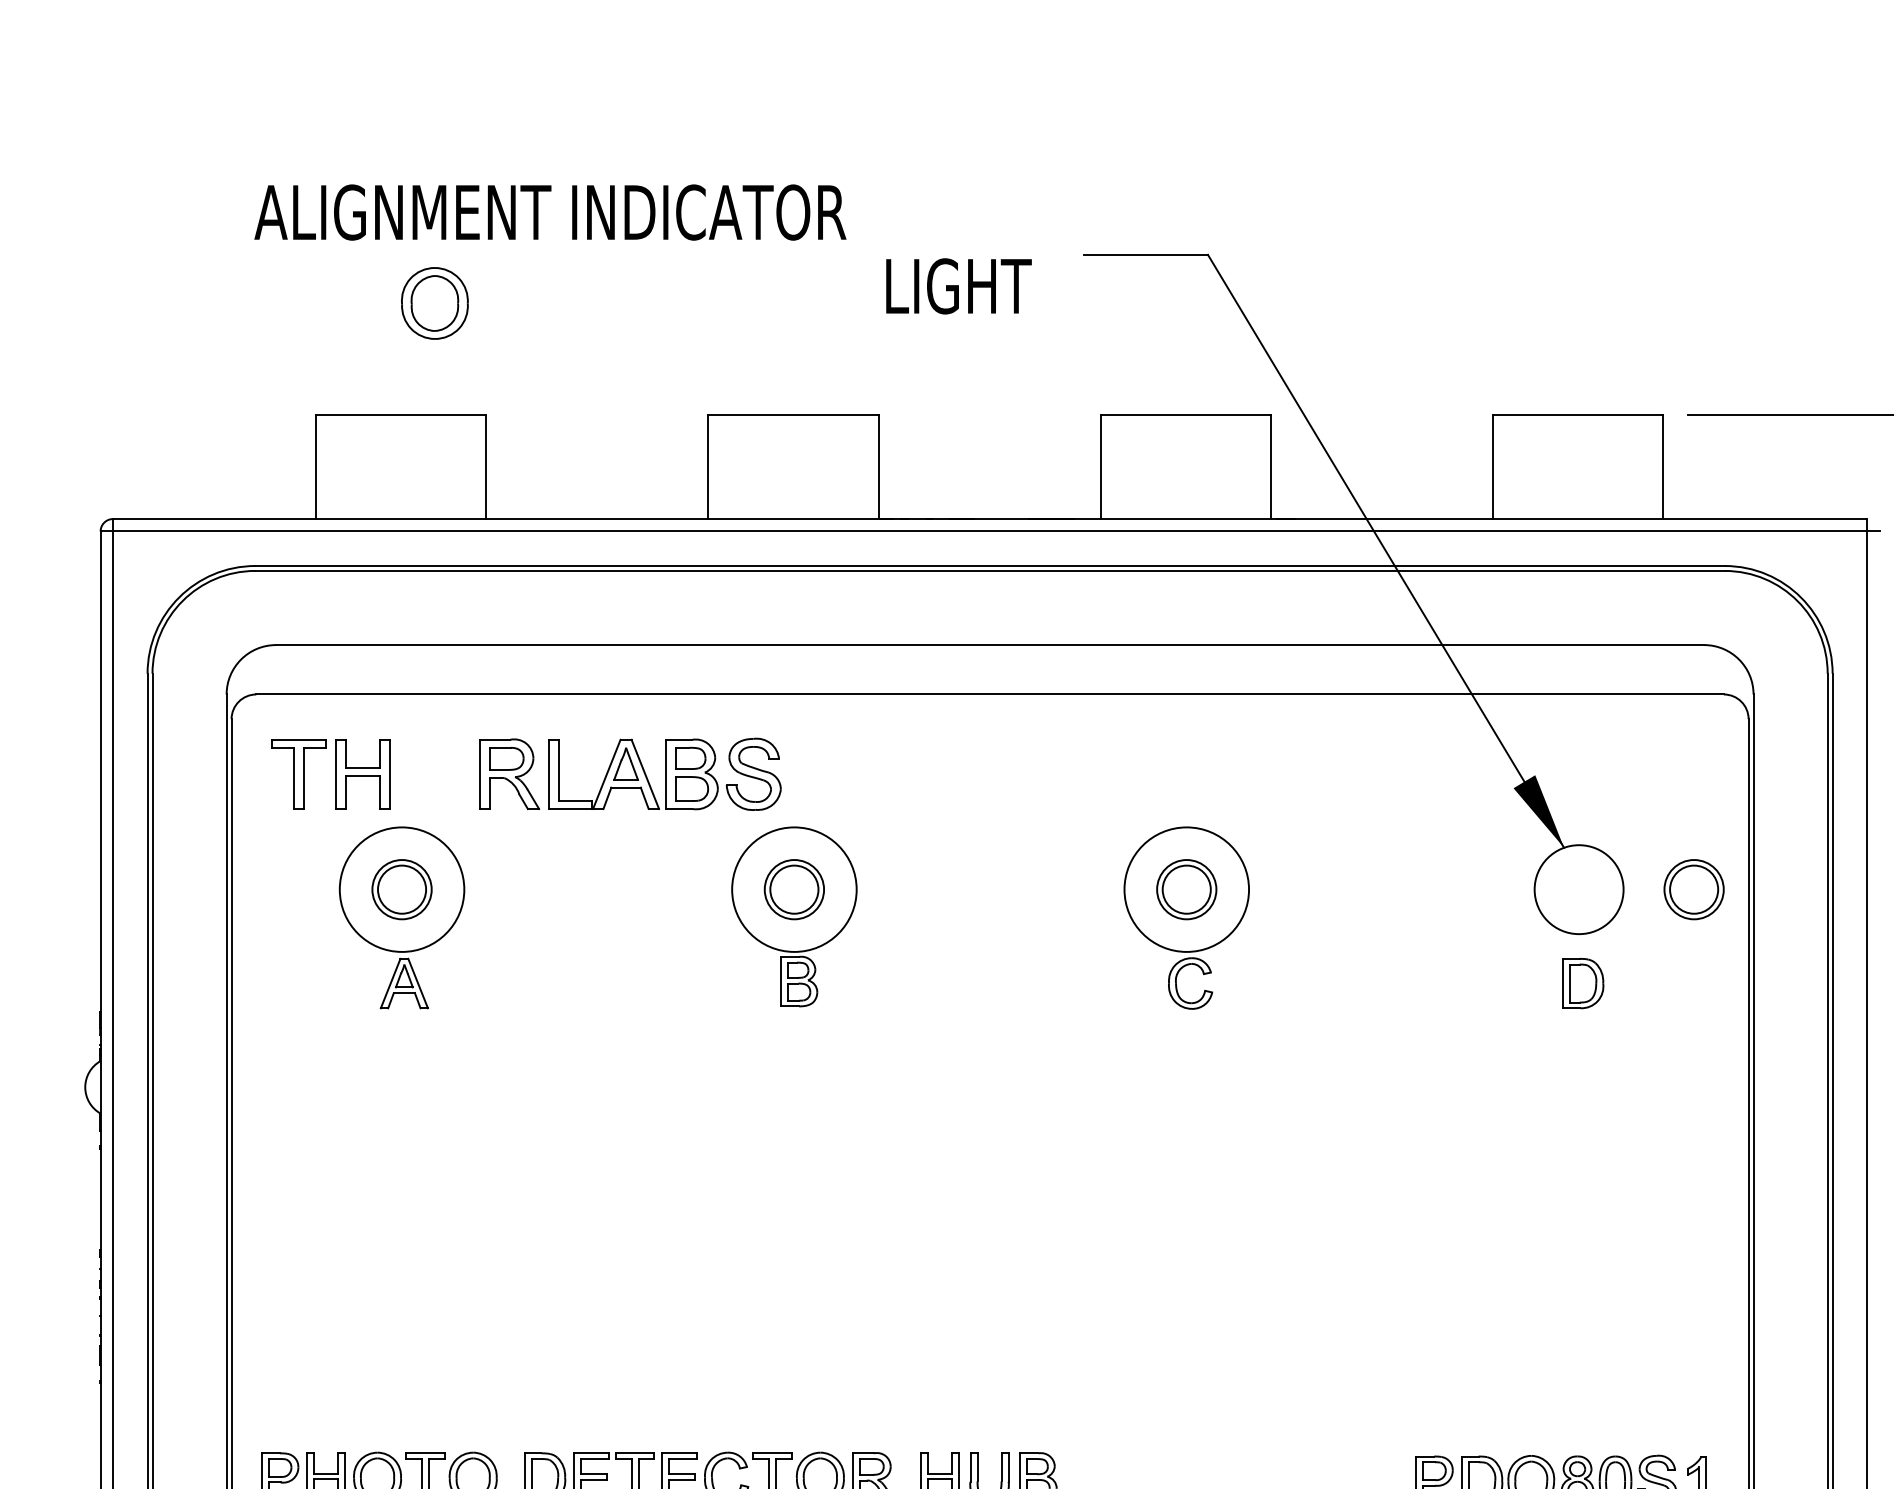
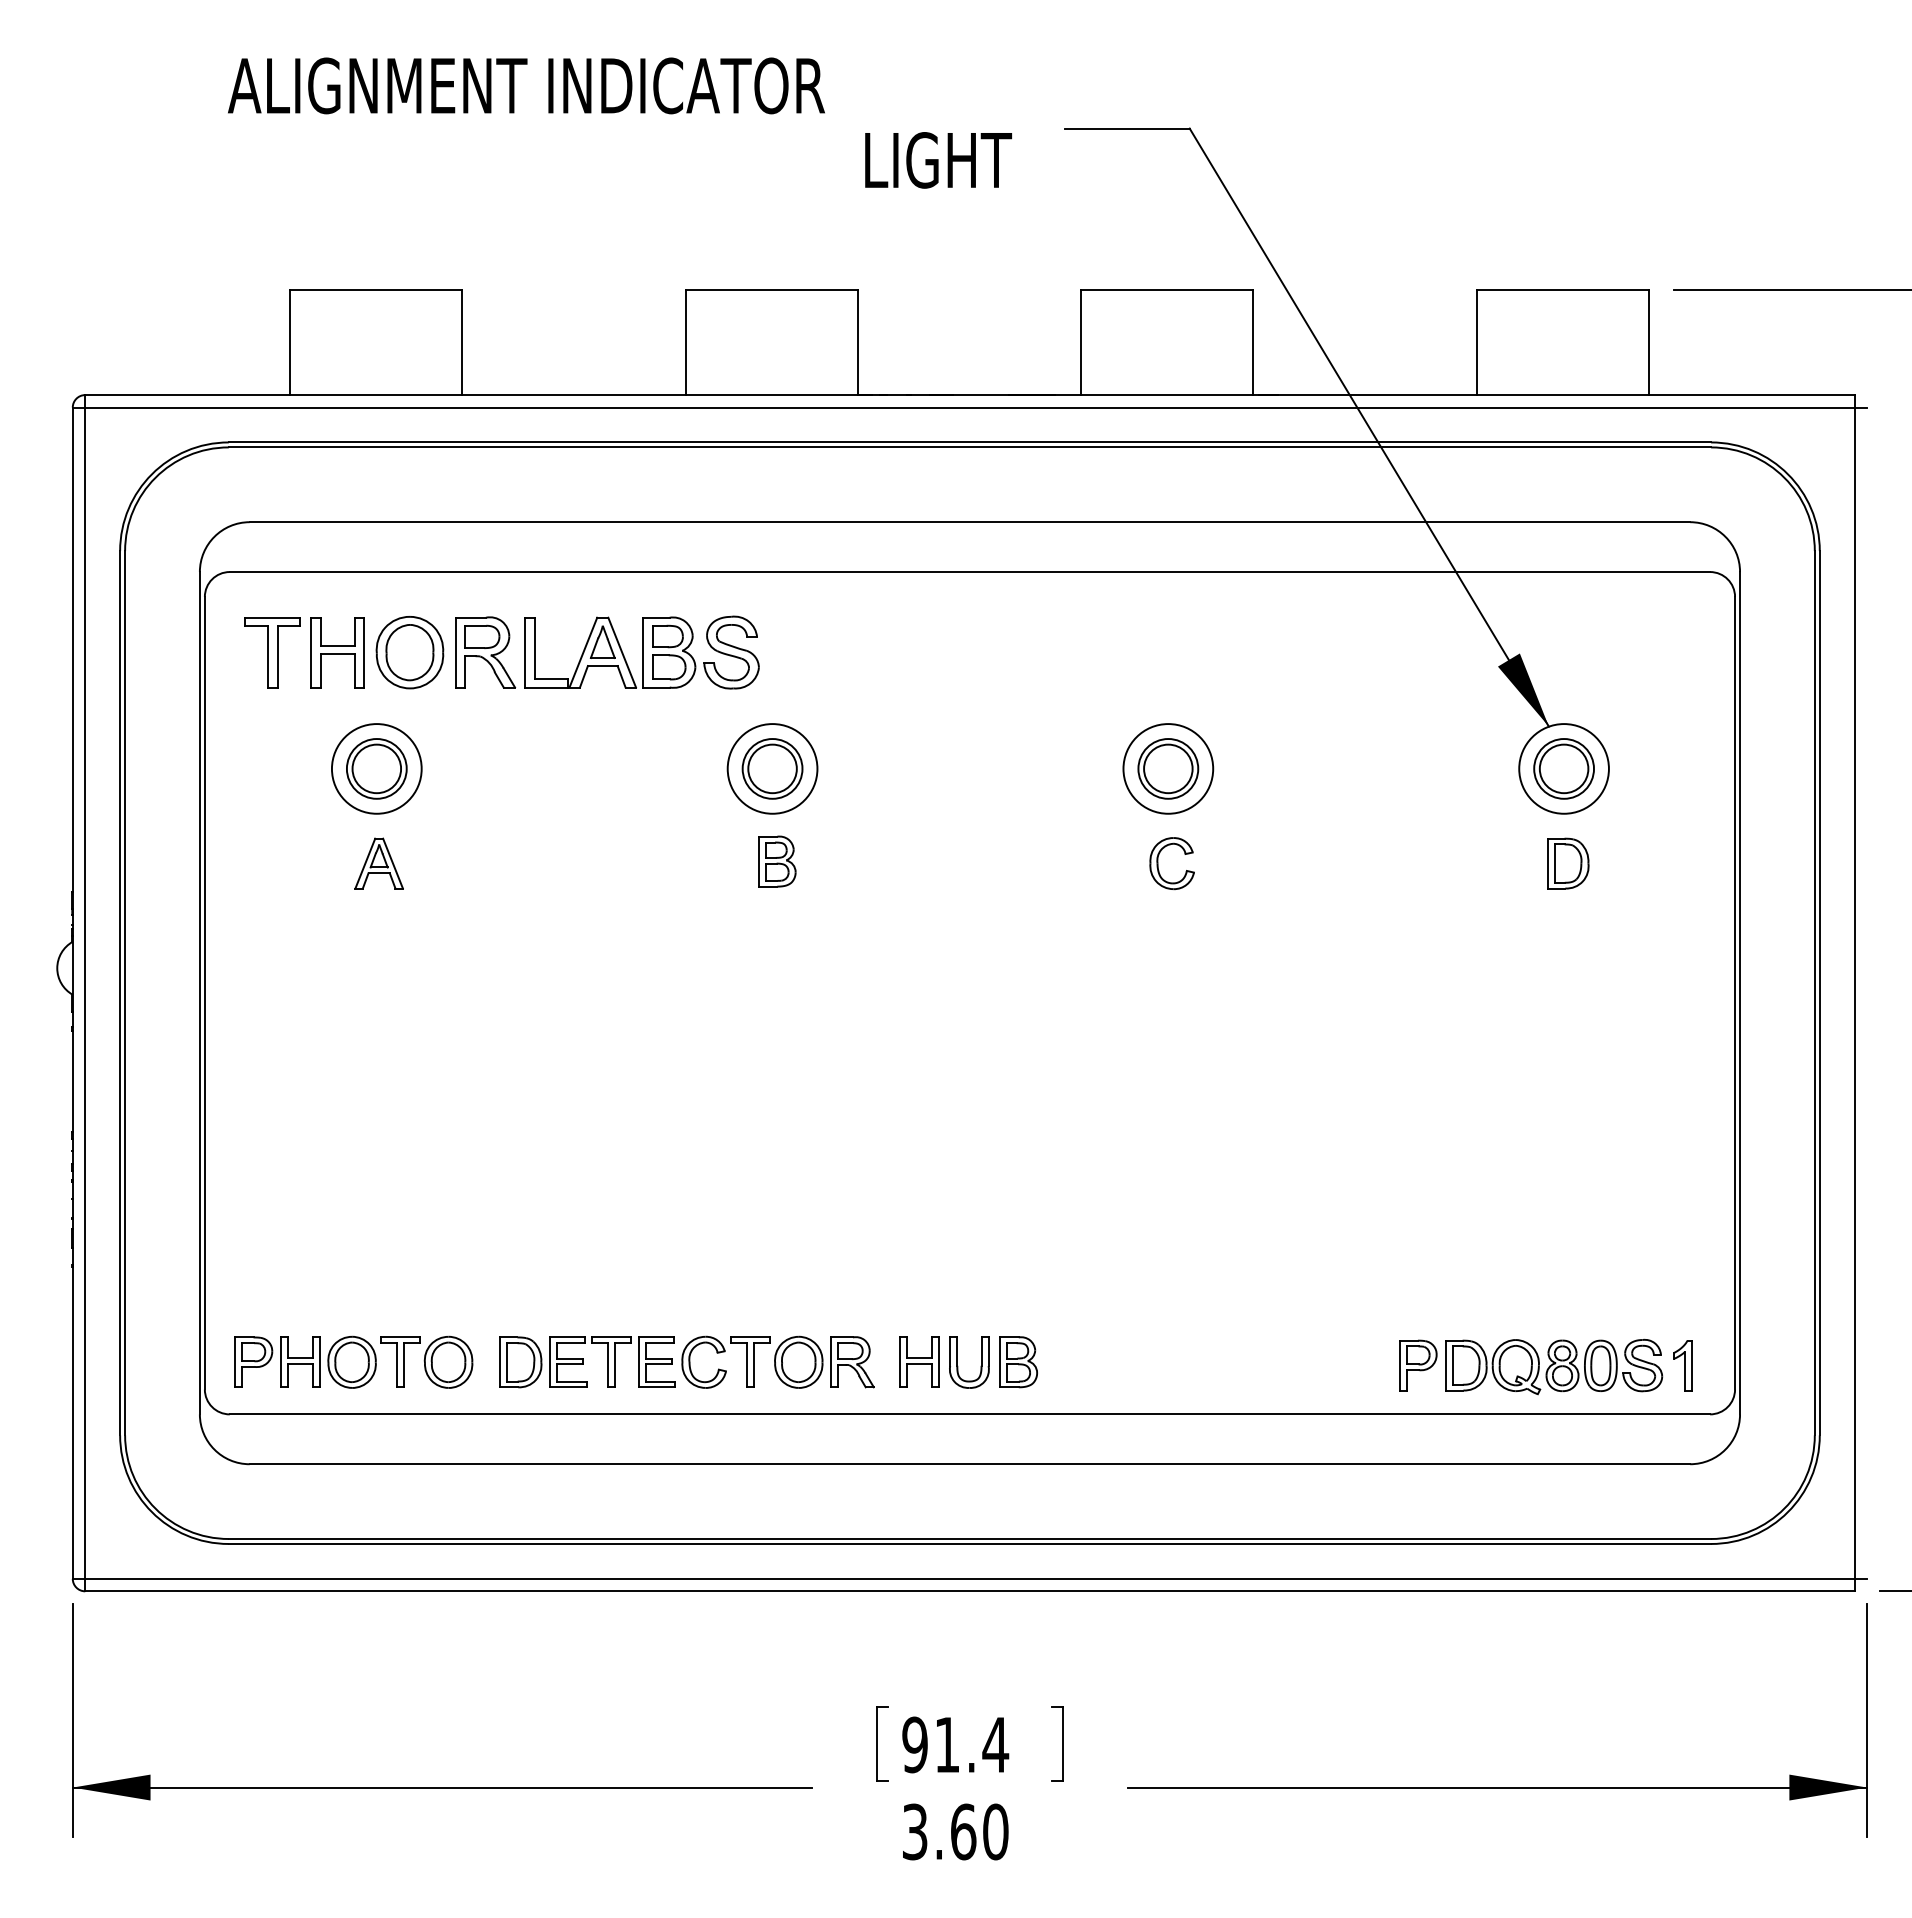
part: (434, 303) -> (409, 652), moved
circle: (401, 889) -> (376, 768), size x0.71
circle: (794, 889) -> (772, 768), size x0.71
circle: (1186, 889) -> (1168, 768), size x0.71
part: (1693, 889) -> (1563, 768), moved

